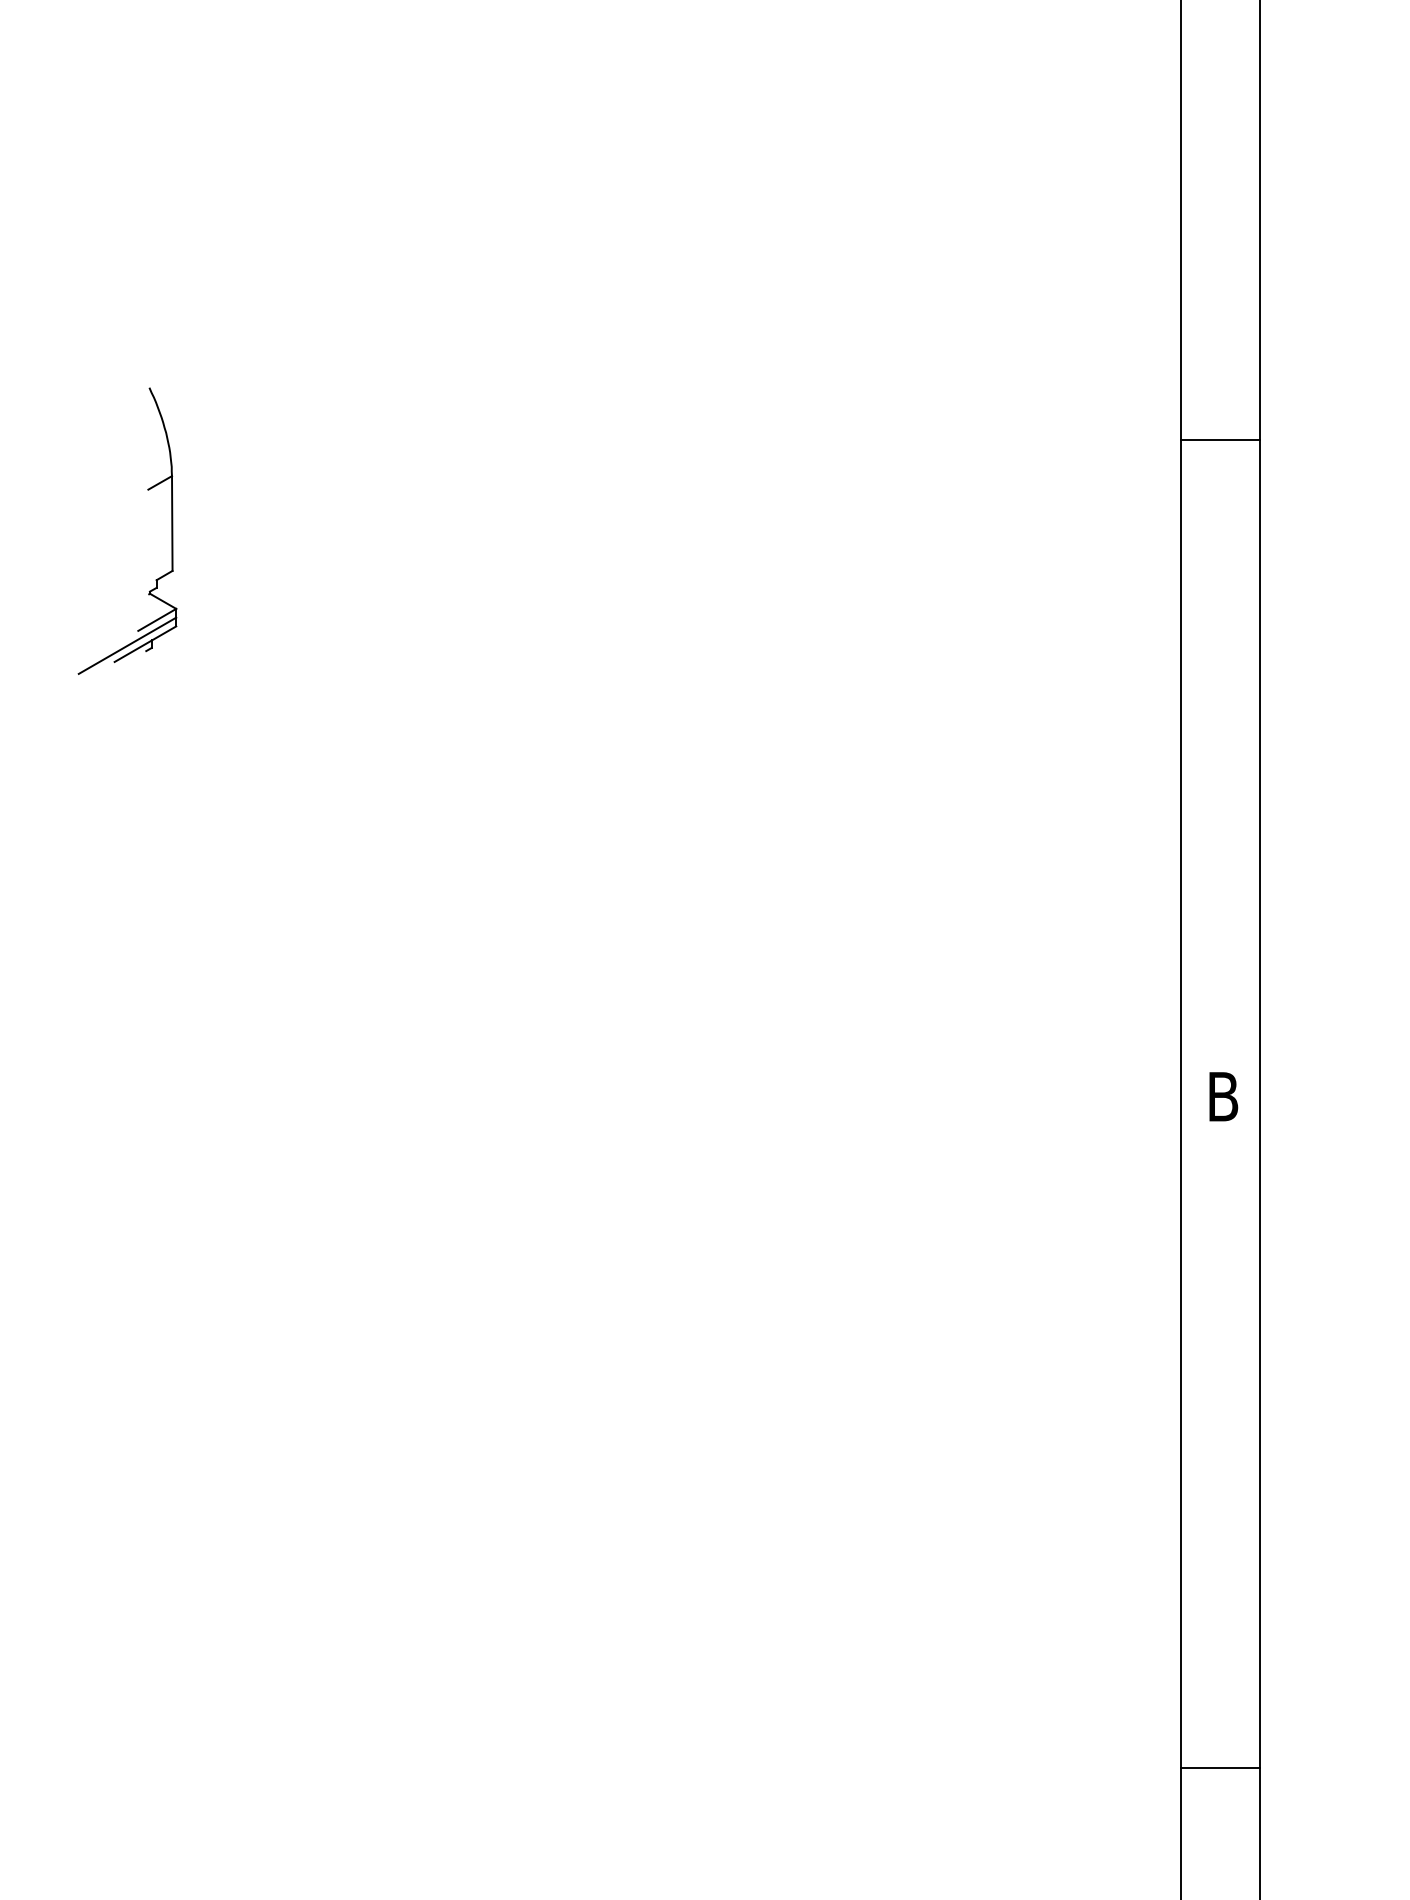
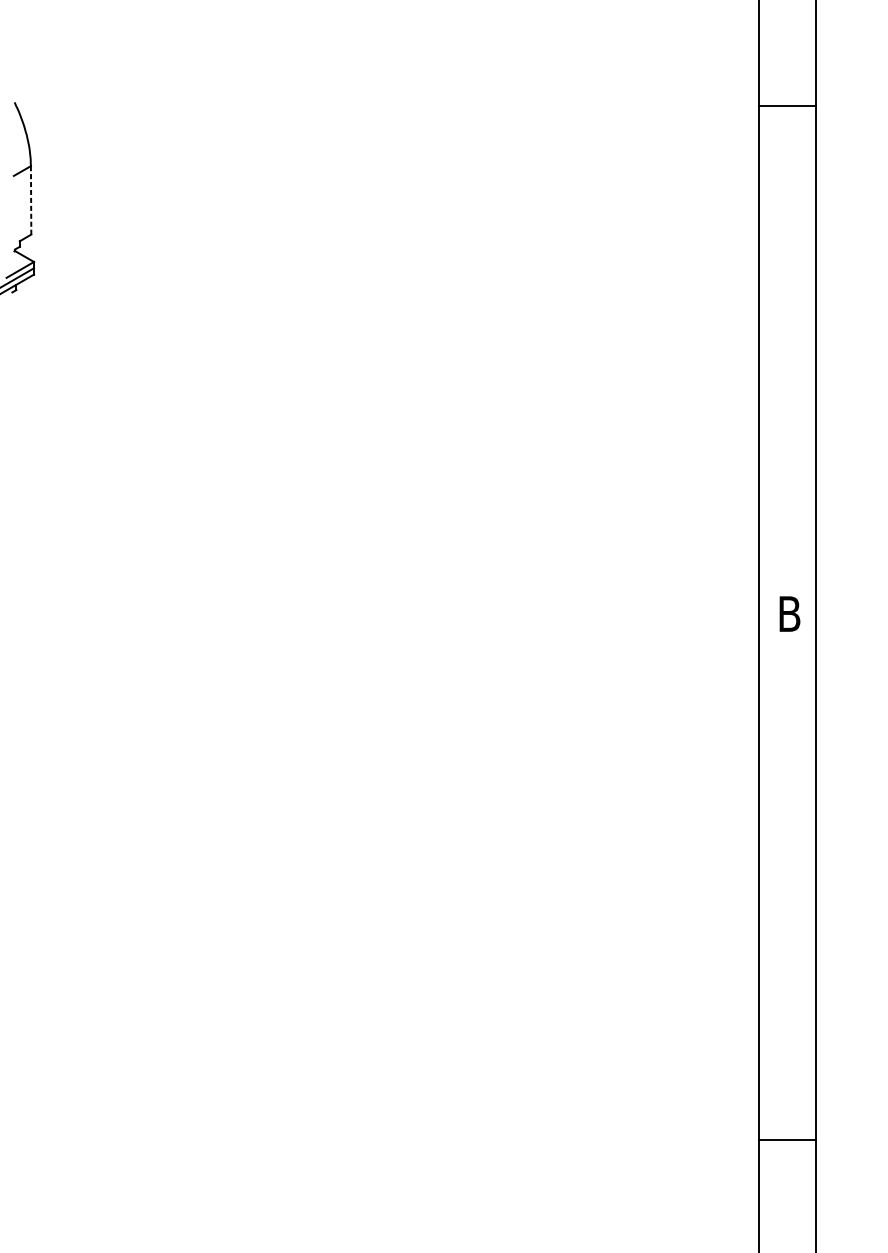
line: (1220, 440) -> (787, 106), moved
line: (172, 524) -> (31, 201), solid -> dashed
line: (1220, 1767) -> (787, 1140), moved

